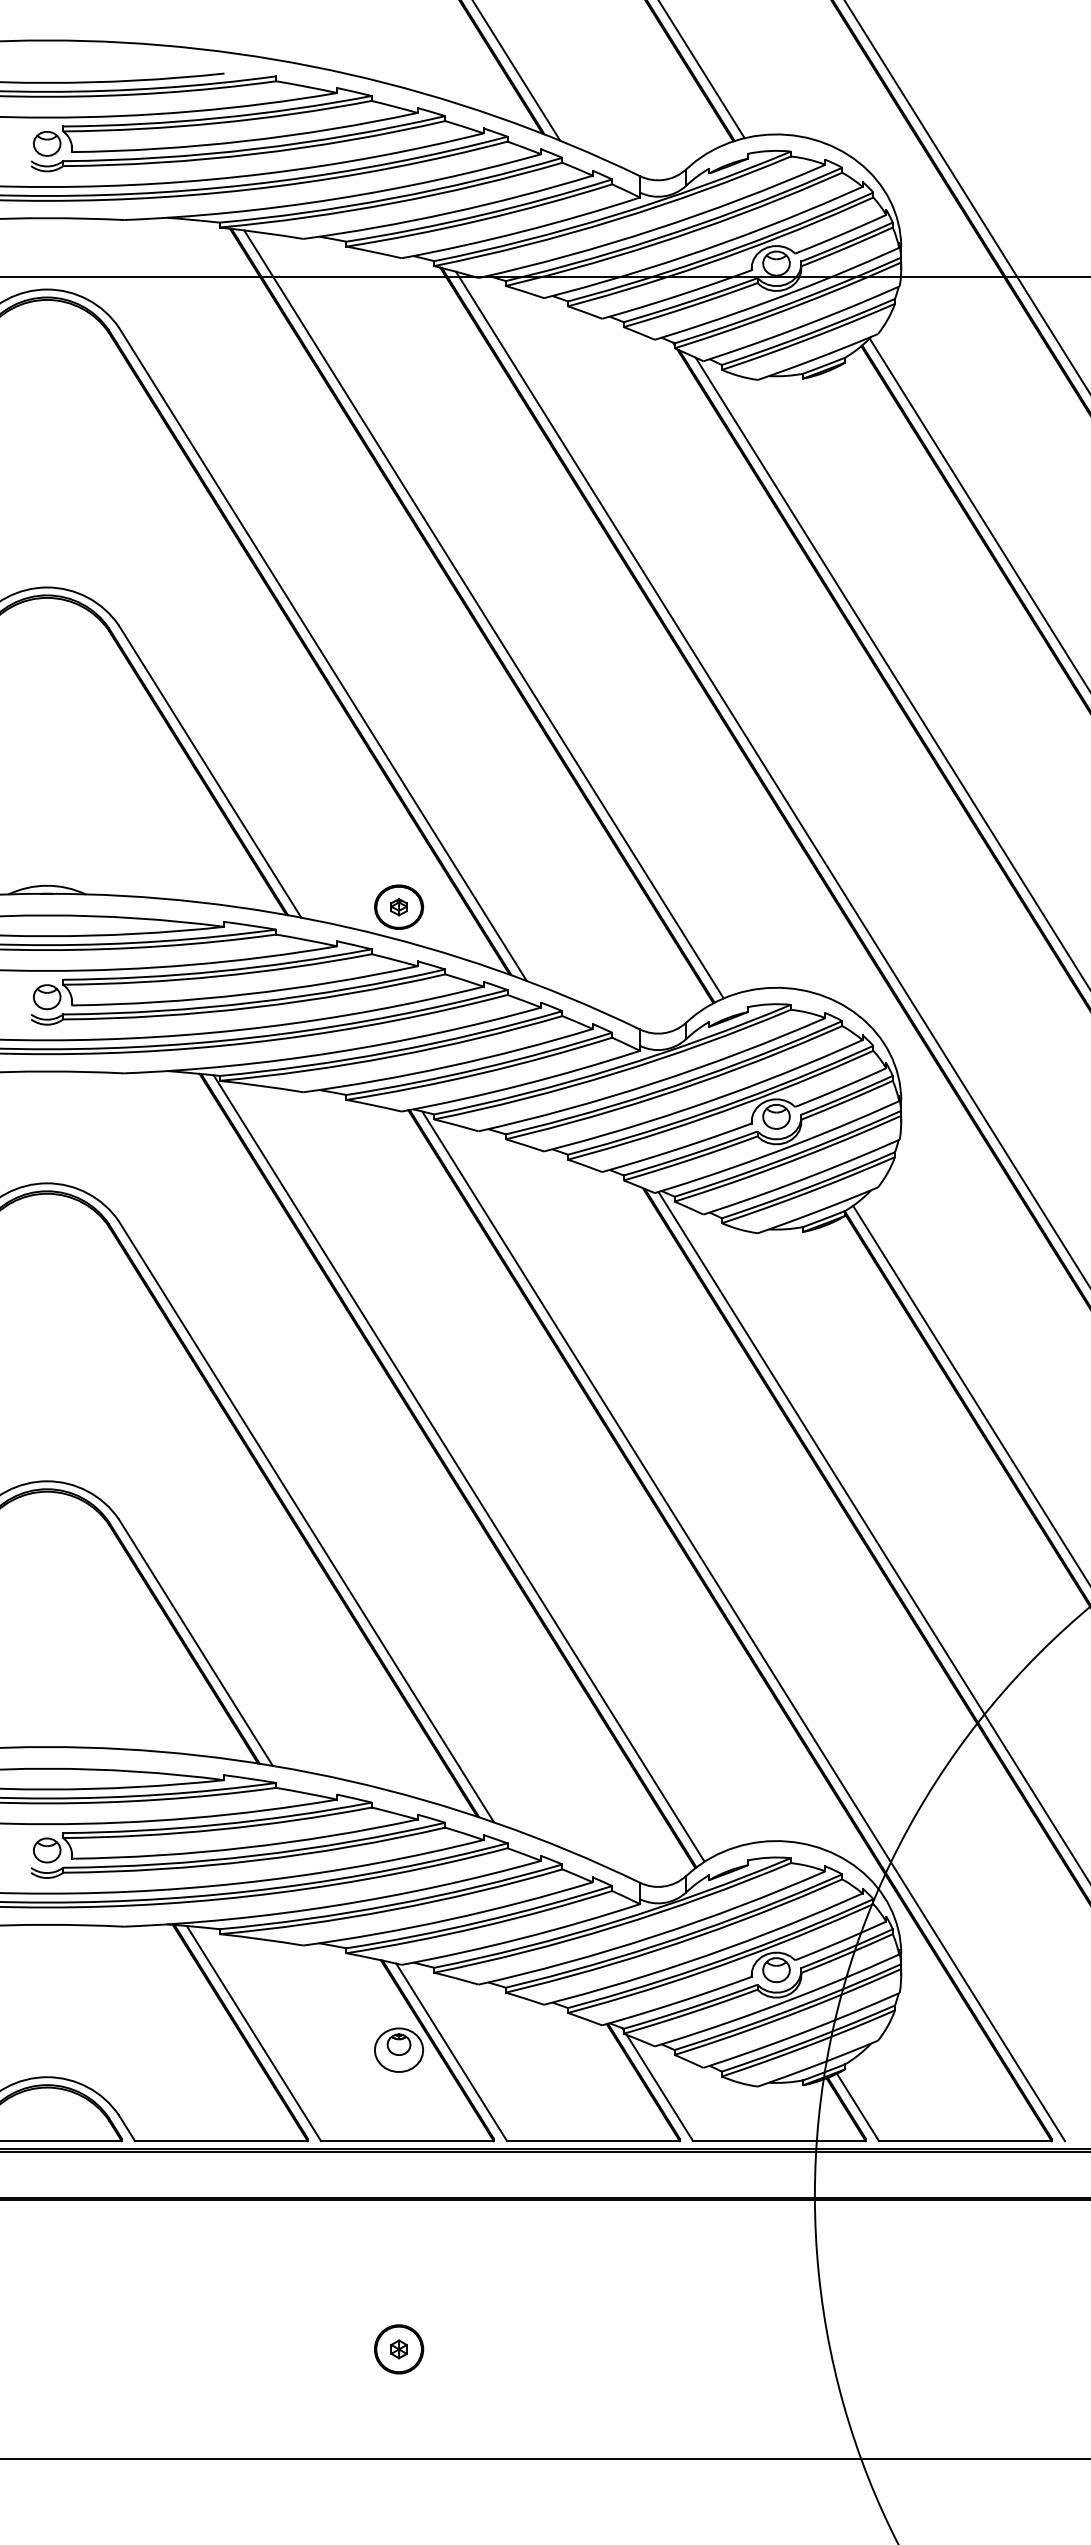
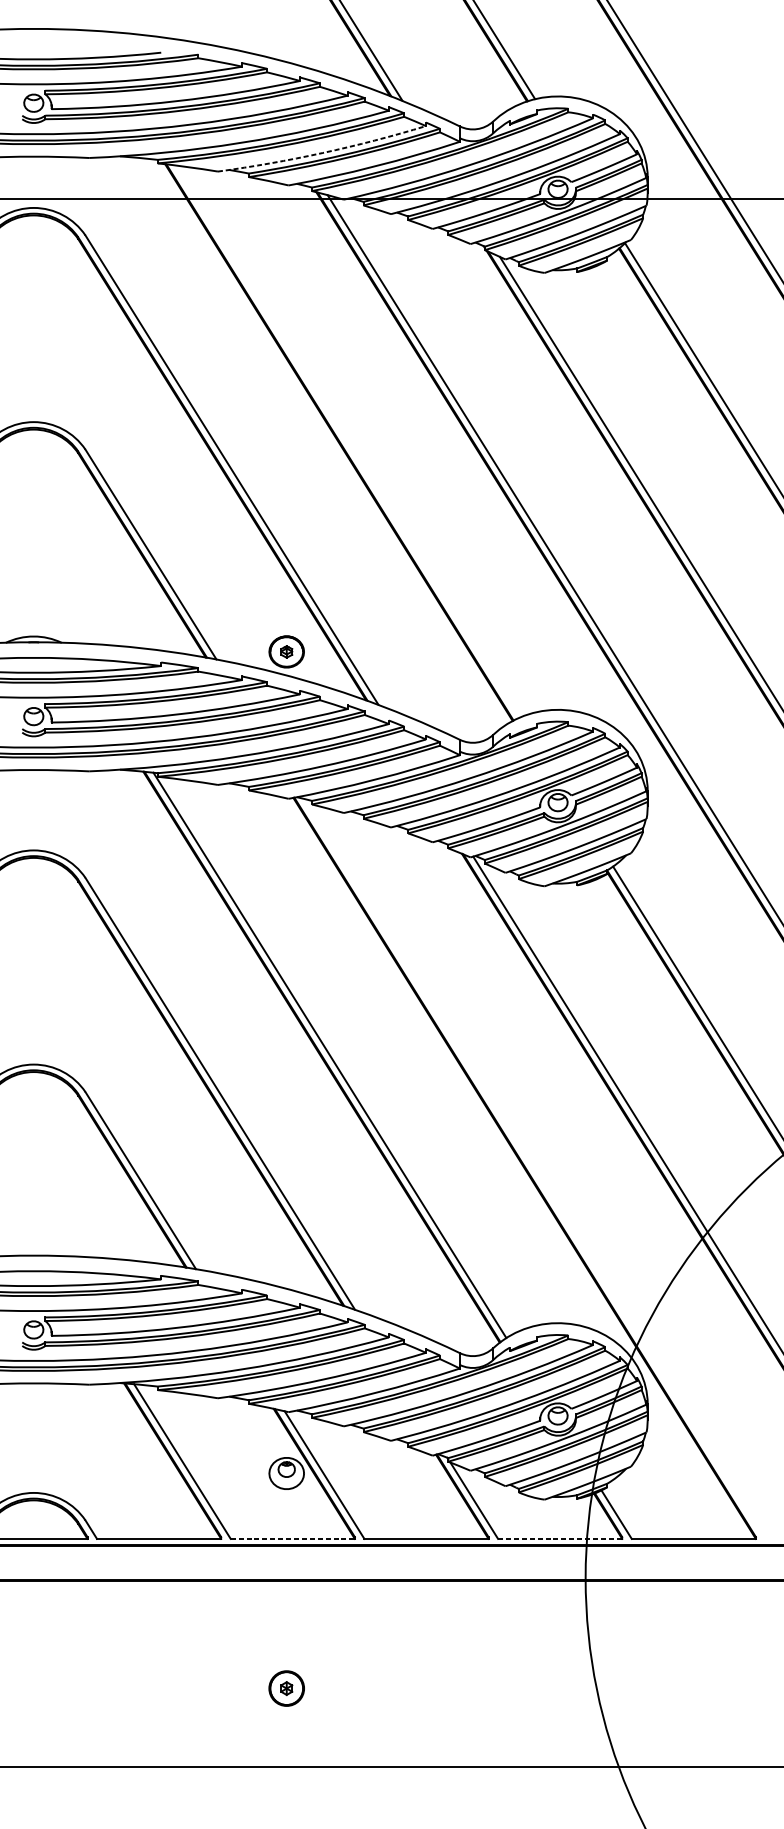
arc: (449, 213) -> (322, 153), solid -> dashed
line: (483, 614) -> (347, 441), removed
line: (743, 1626) -> (534, 1168), removed
line: (407, 2141) -> (292, 1539), solid -> dashed
line: (779, 2141) -> (560, 1539), solid -> dashed

